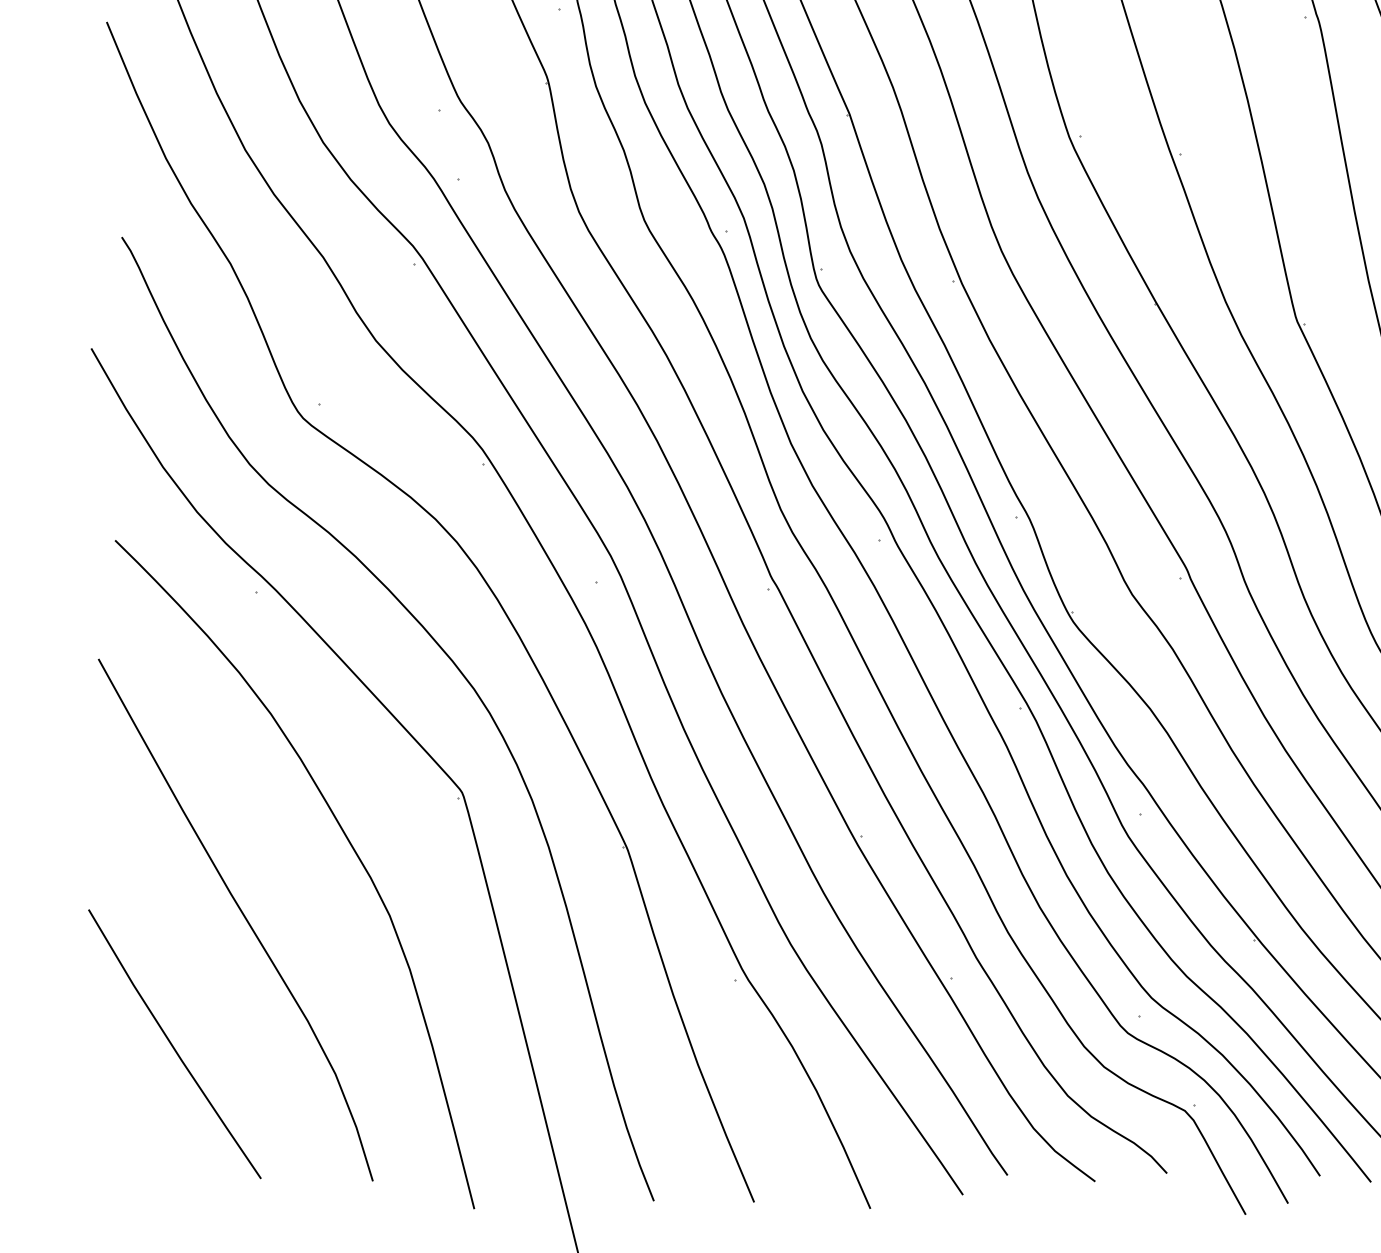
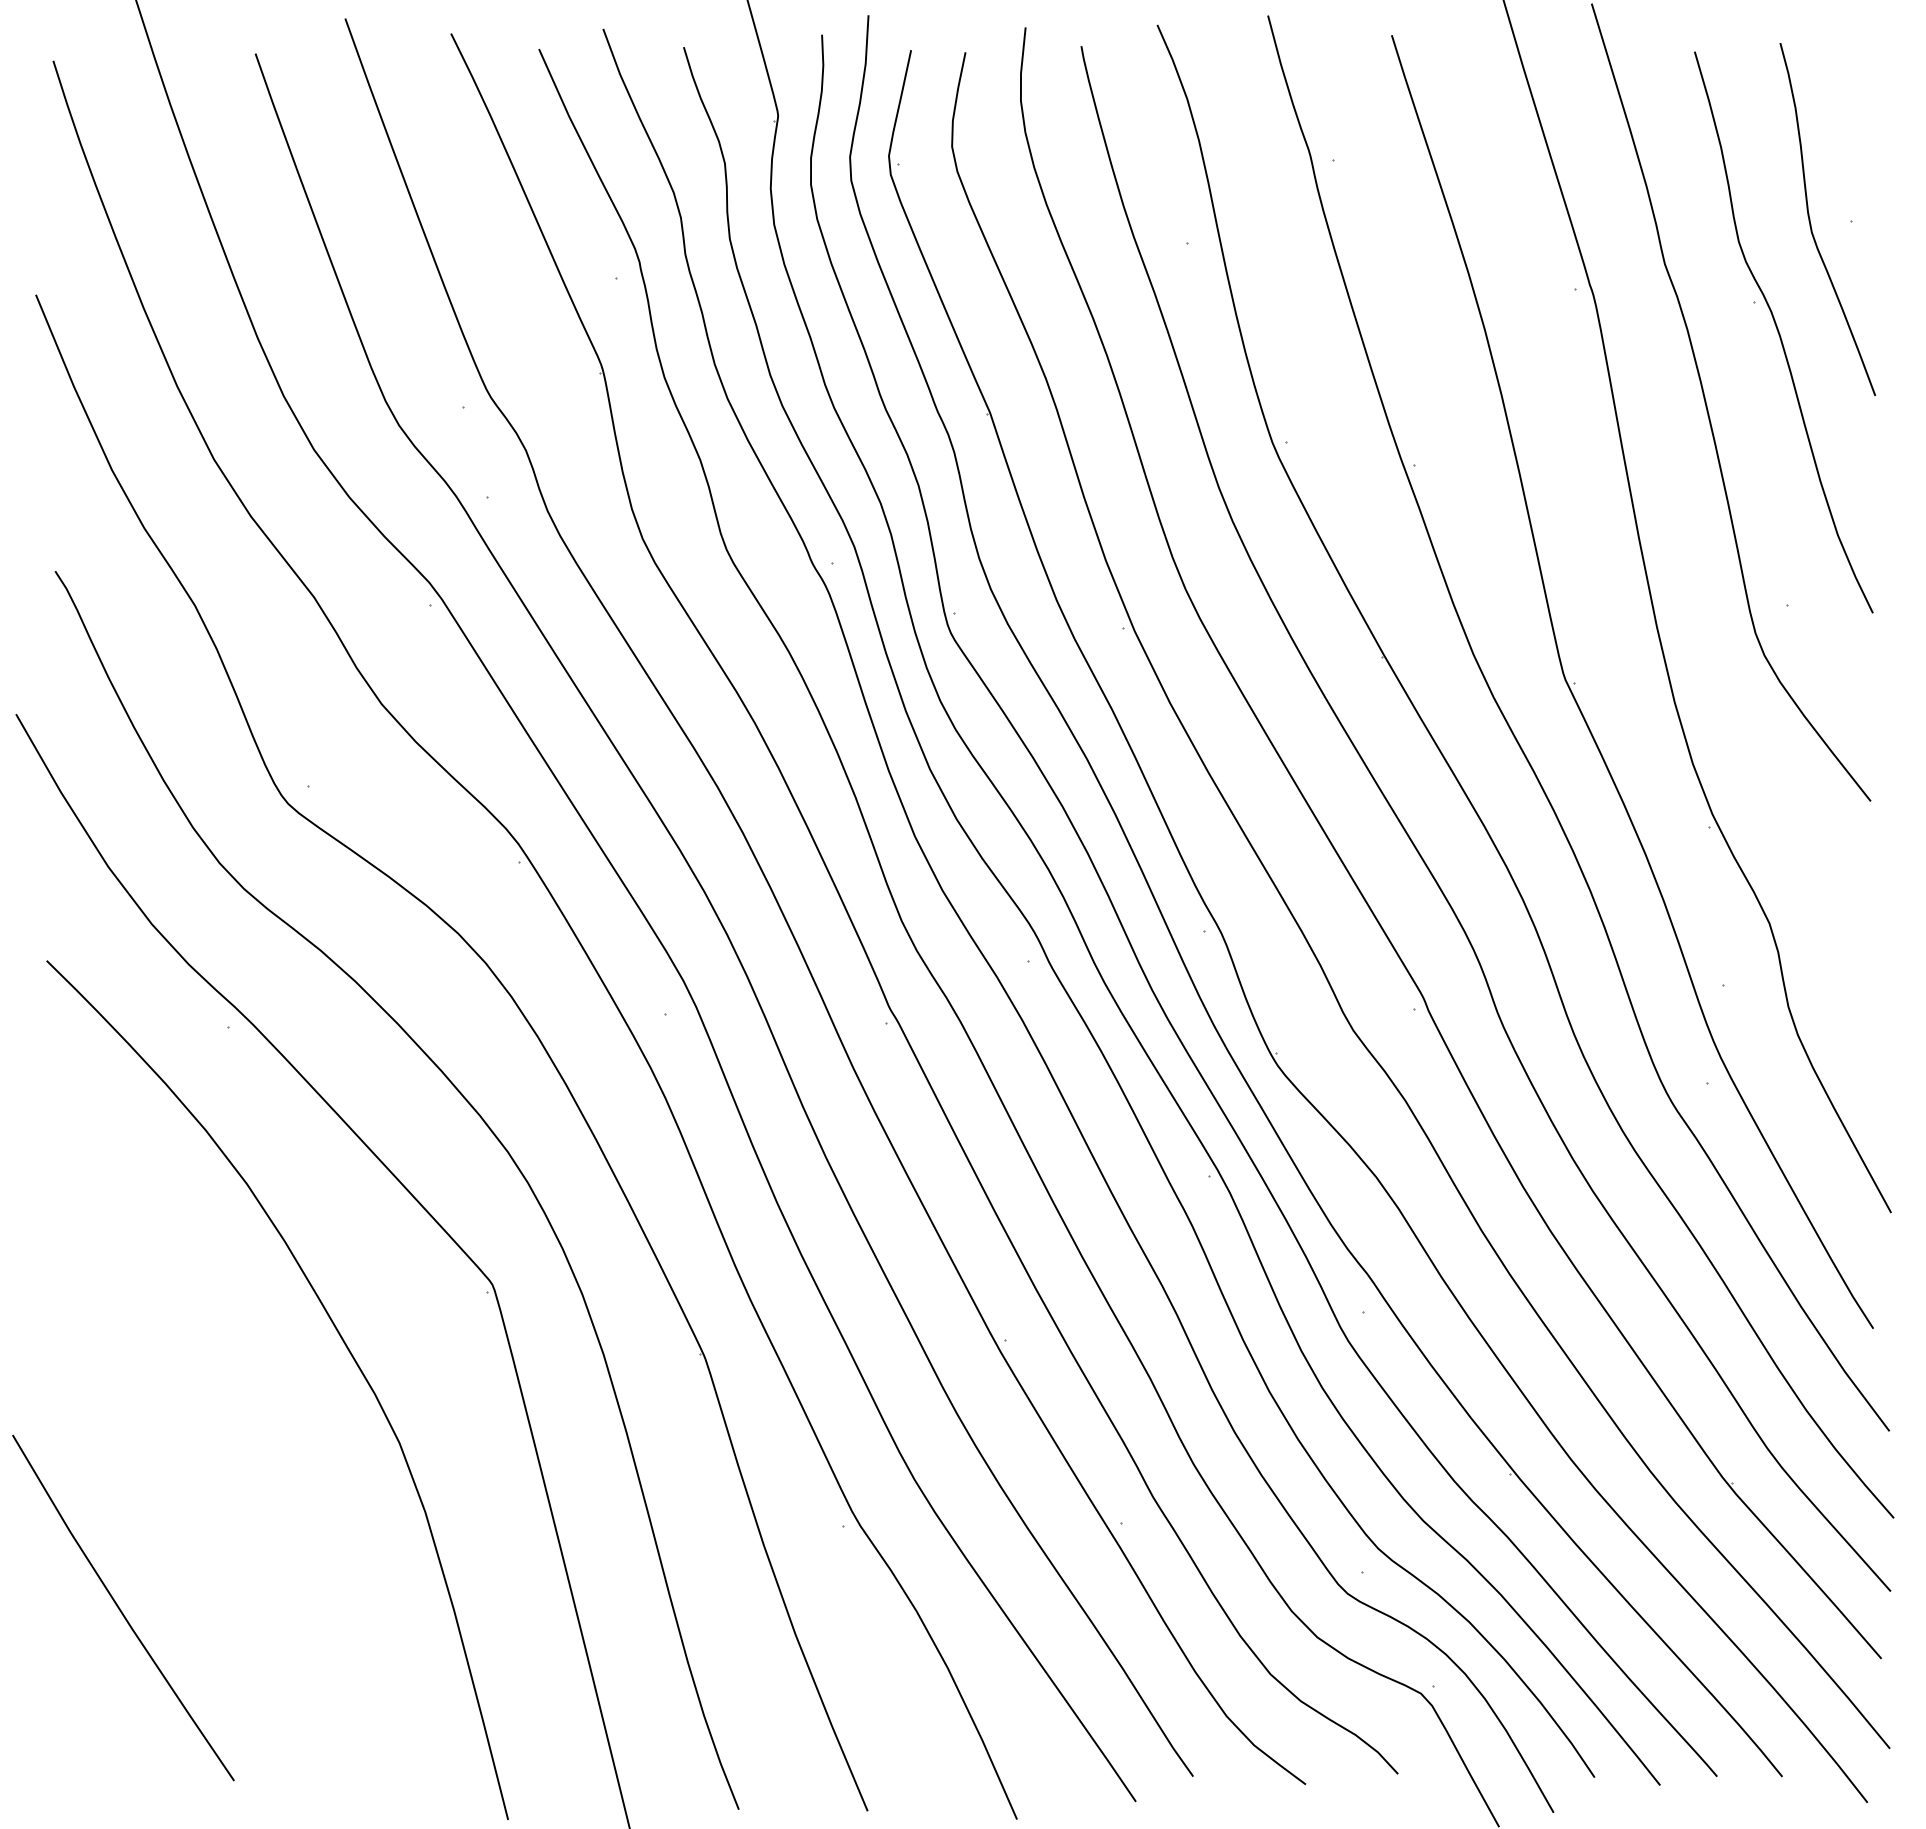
curve: (243, 916) -> (211, 1443), removed

